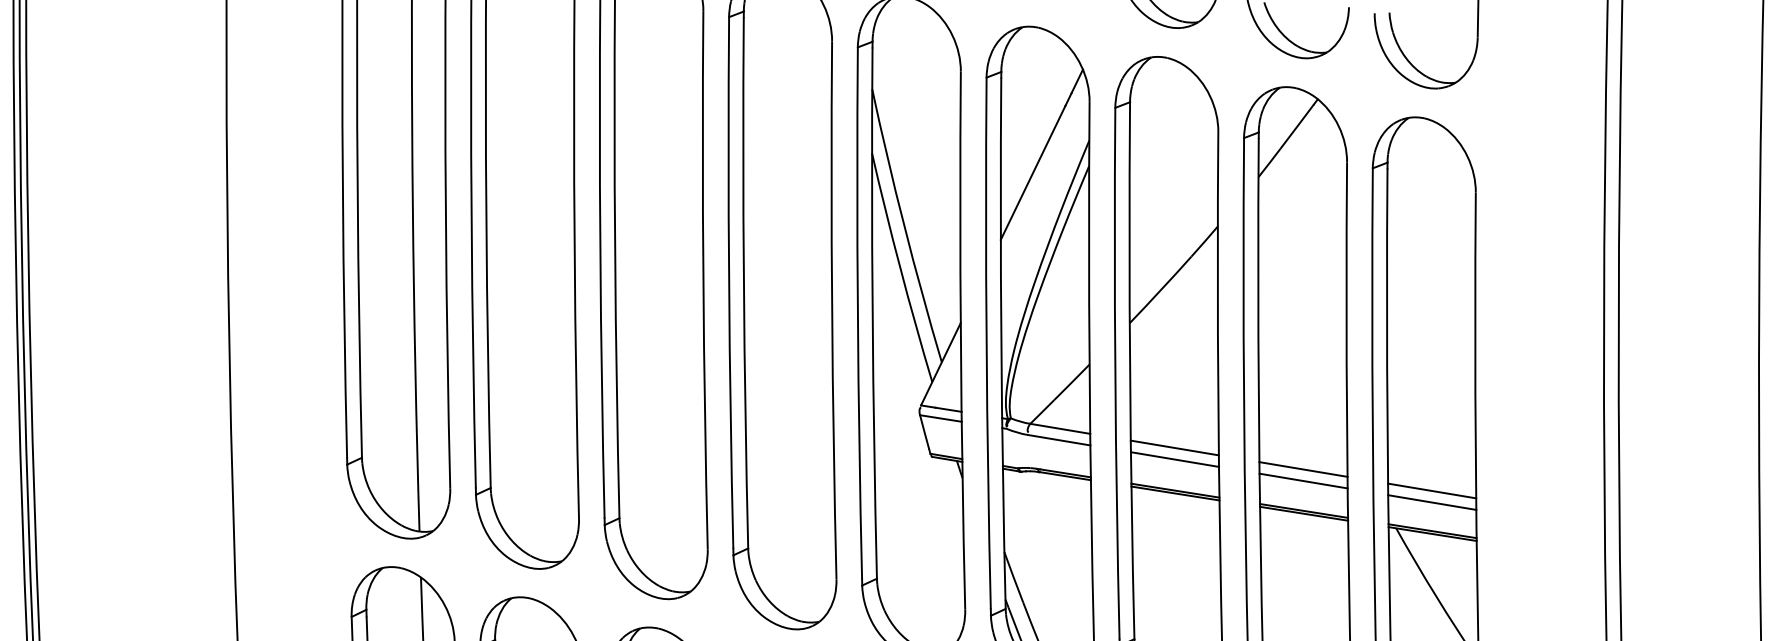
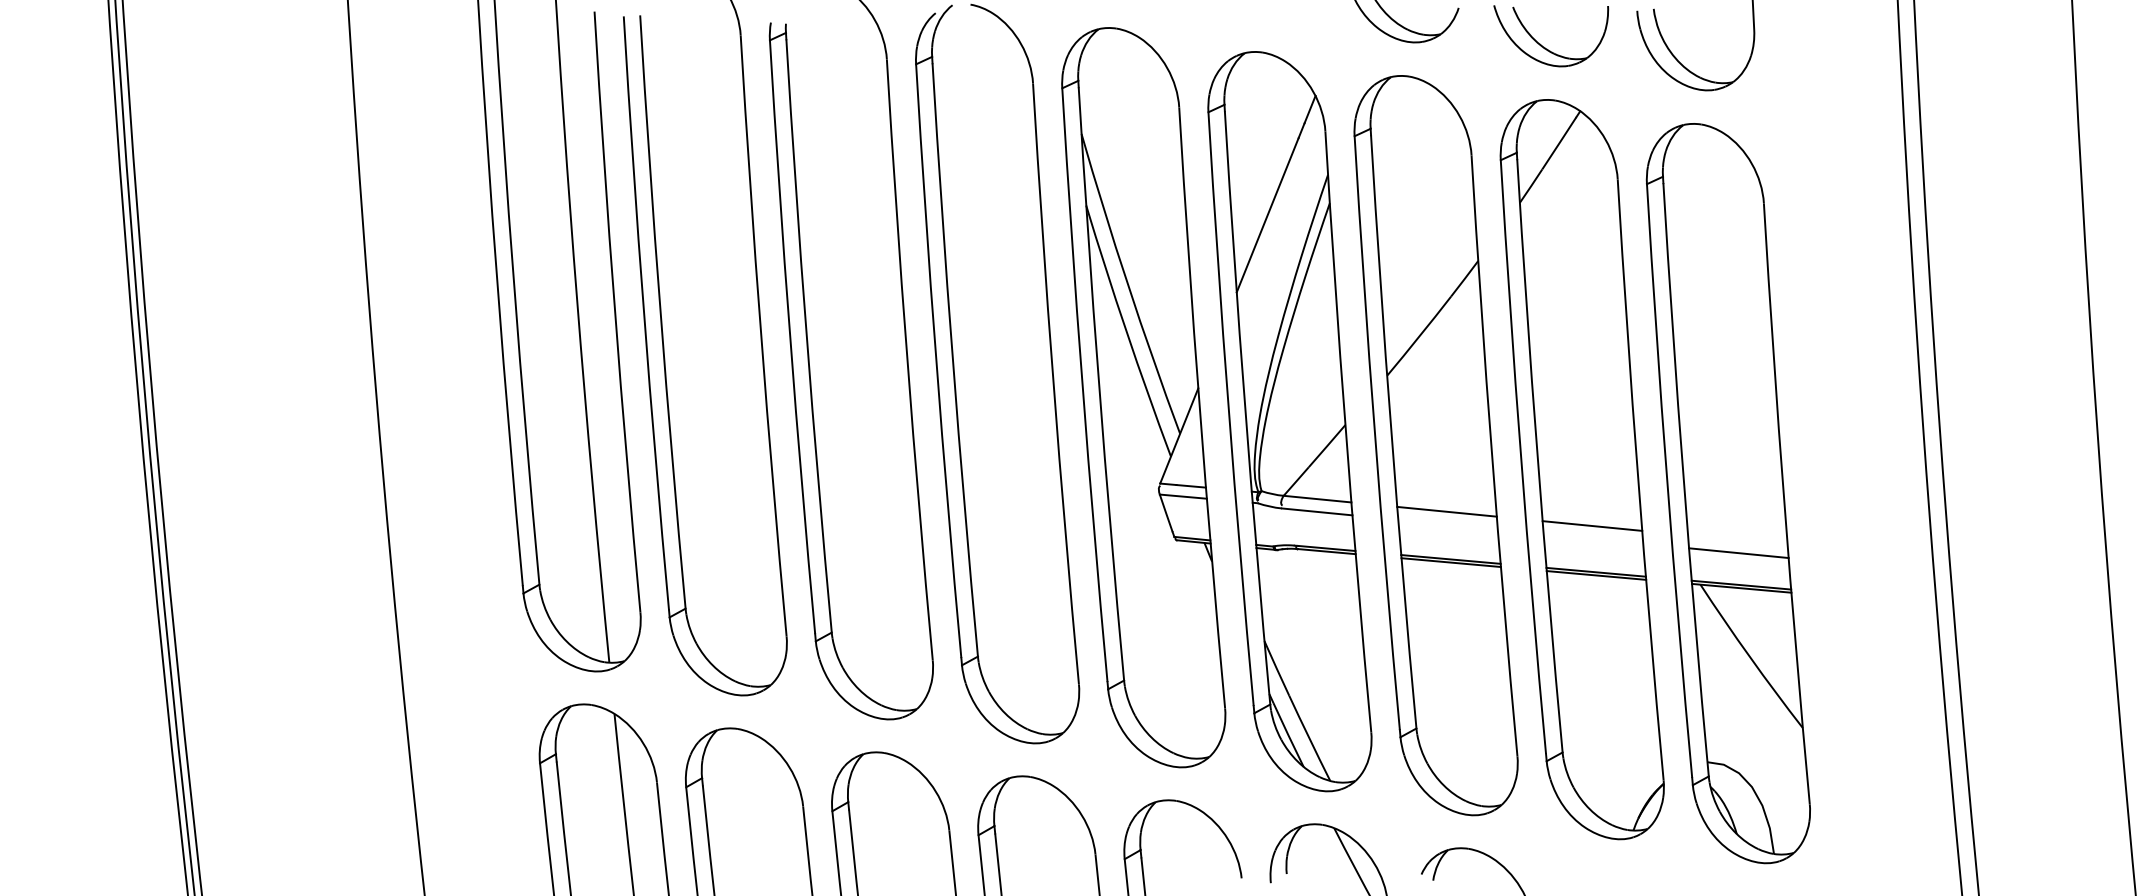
line: (1174, 459) -> (1447, 524), removed
line: (1303, 480) -> (1593, 538), removed
line: (1431, 491) -> (1737, 540), removed

